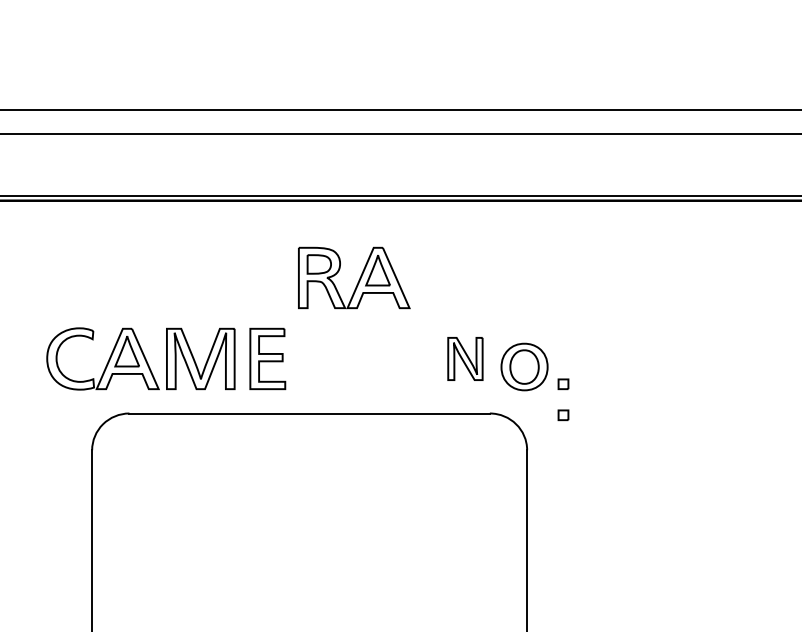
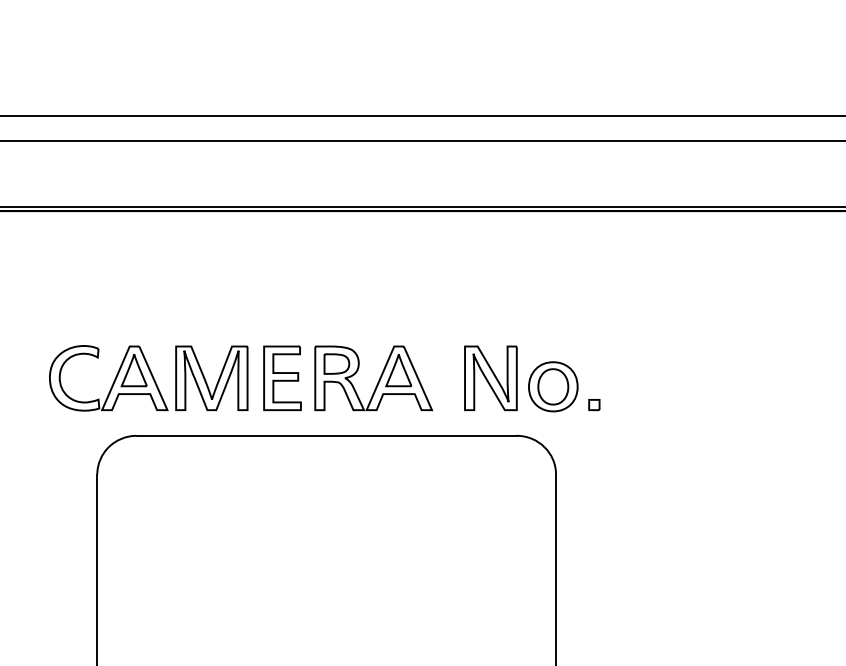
part: (354, 277) -> (373, 377), moved
part: (465, 358) -> (491, 377), size x1.43
part: (563, 415) -> (594, 437), removed

